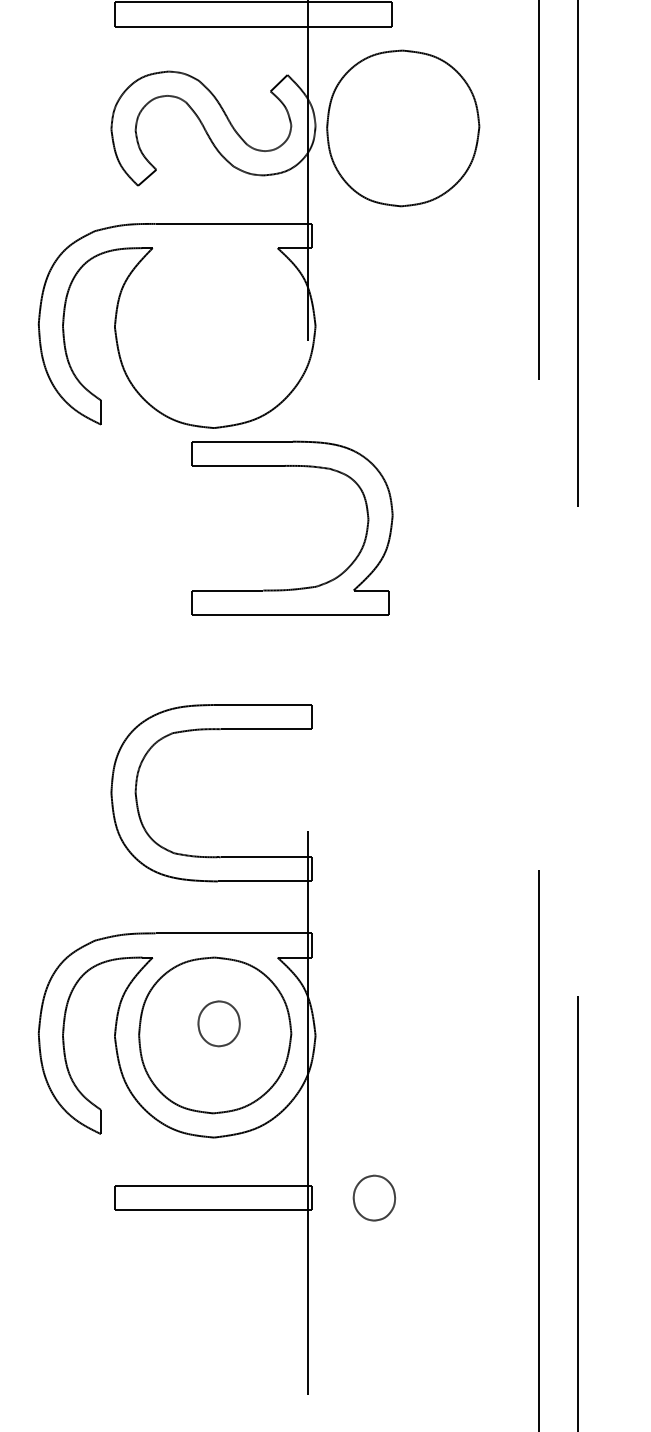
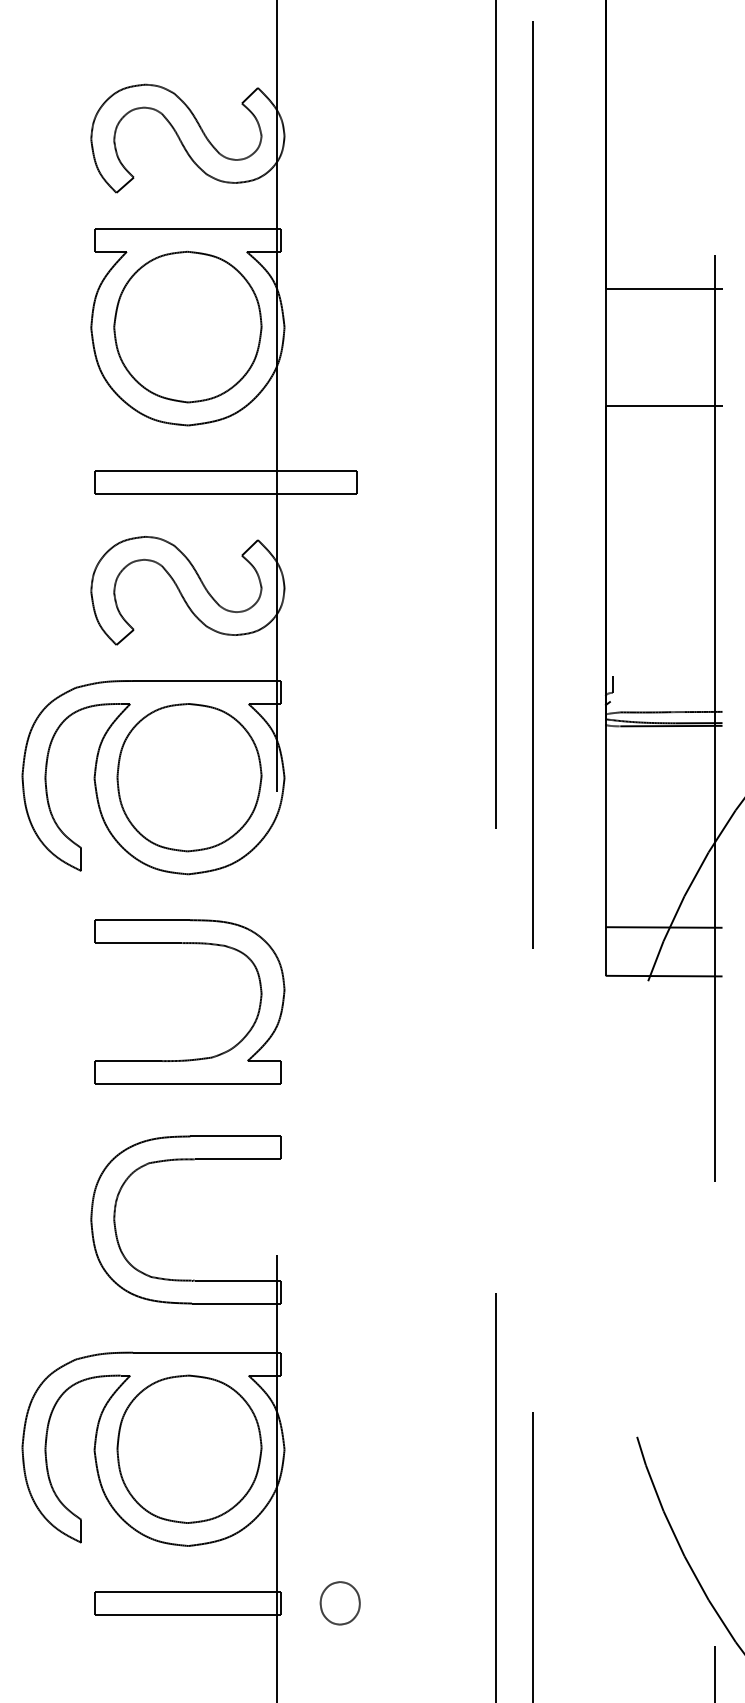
part: (403, 128) -> (189, 777), moved
part: (297, 587) -> (194, 1058), moved
part: (218, 1024) -> (192, 1438), removed

